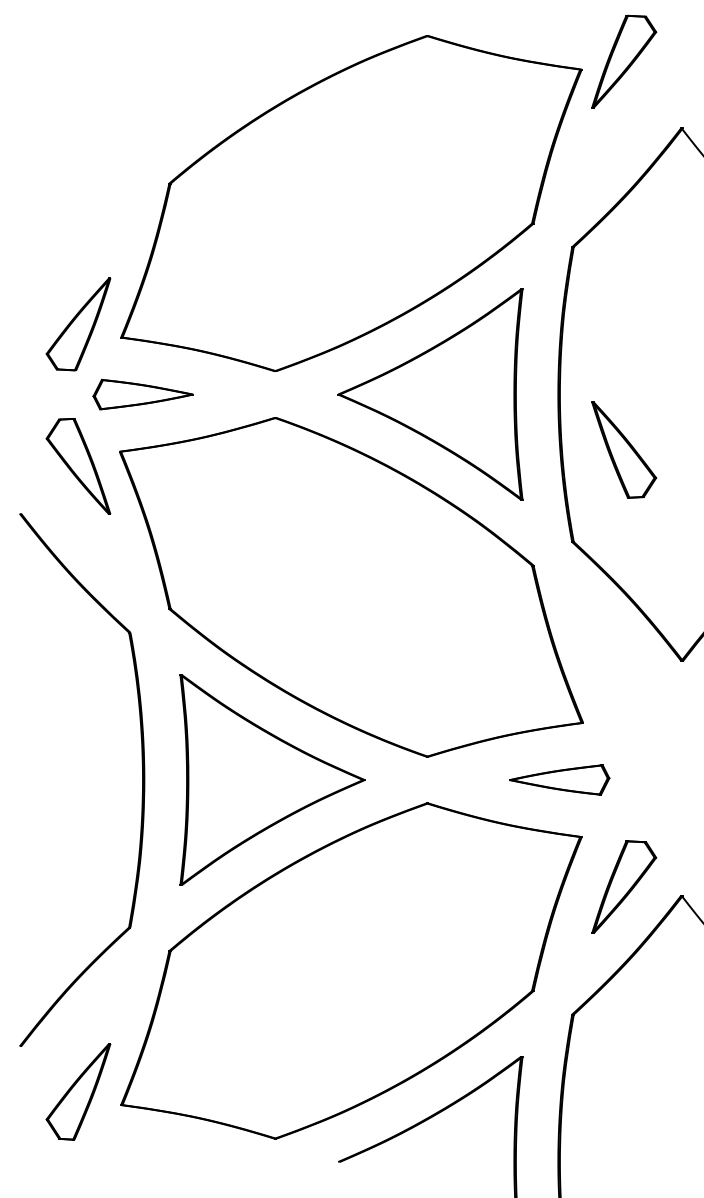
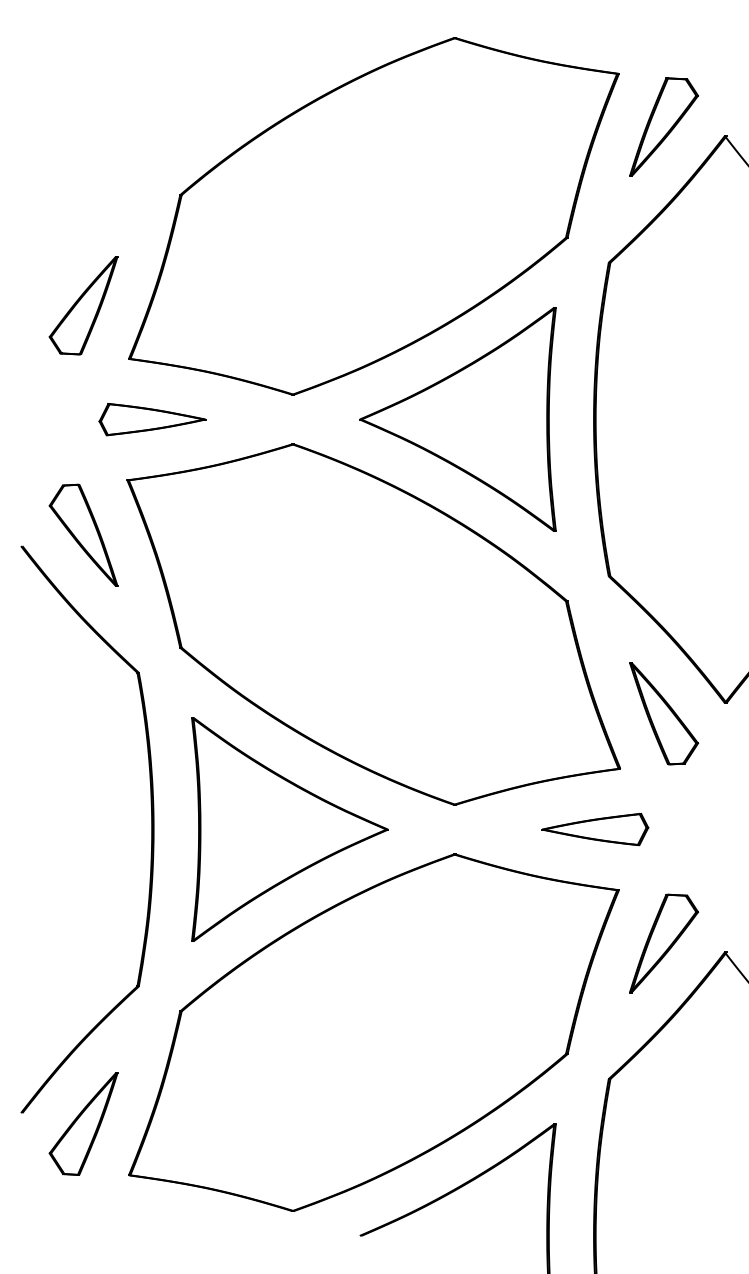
part: (624, 61) -> (664, 126), moved
part: (78, 324) -> (83, 305), moved
part: (624, 449) -> (664, 713), moved
part: (78, 466) -> (83, 535), moved
part: (78, 1091) -> (83, 1123), moved

